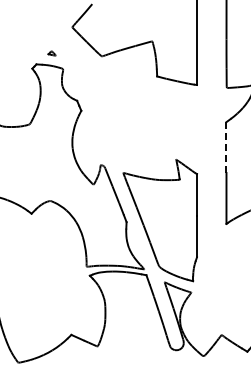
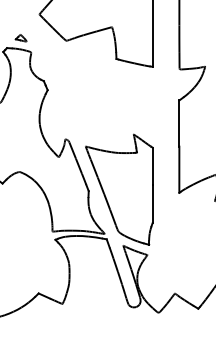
part: (51, 53) -> (20, 38), size x1.67
line: (226, 147) -> (179, 123), dashed -> solid

